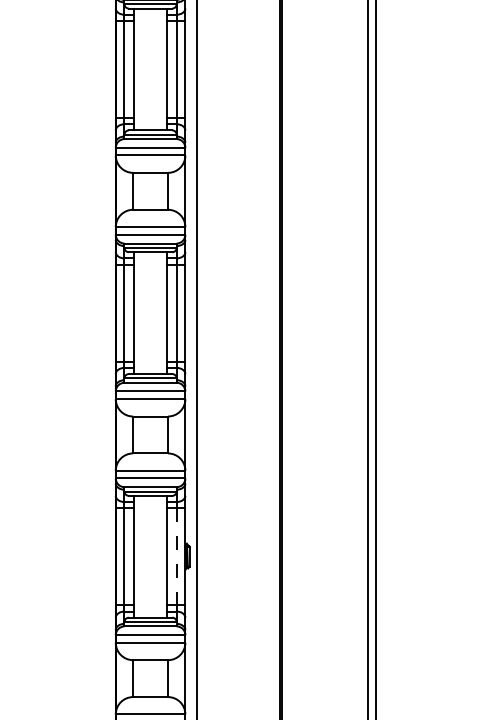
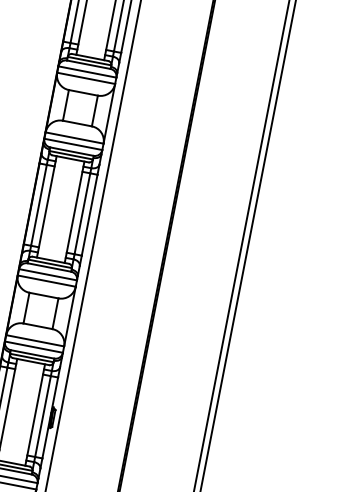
line: (176, 556) -> (42, 416), dashed -> solid

